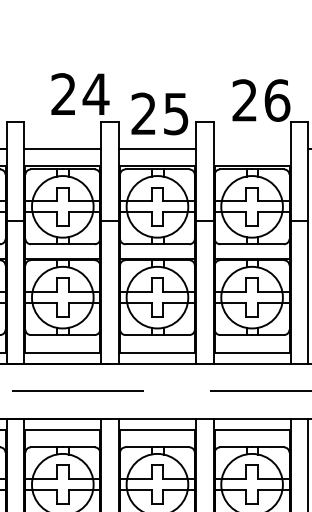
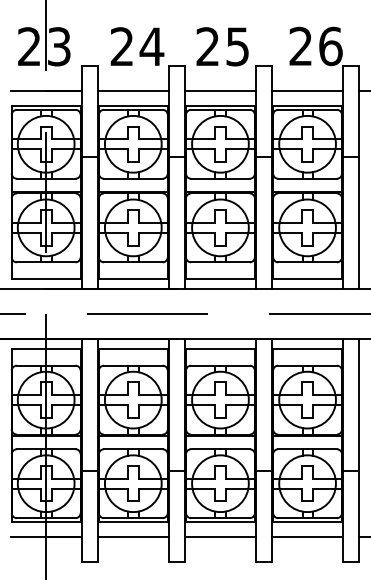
text: (80, 94) -> (137, 46), moved
text: (159, 113) -> (222, 46), moved
line: (252, 149) -> (307, 91), added

